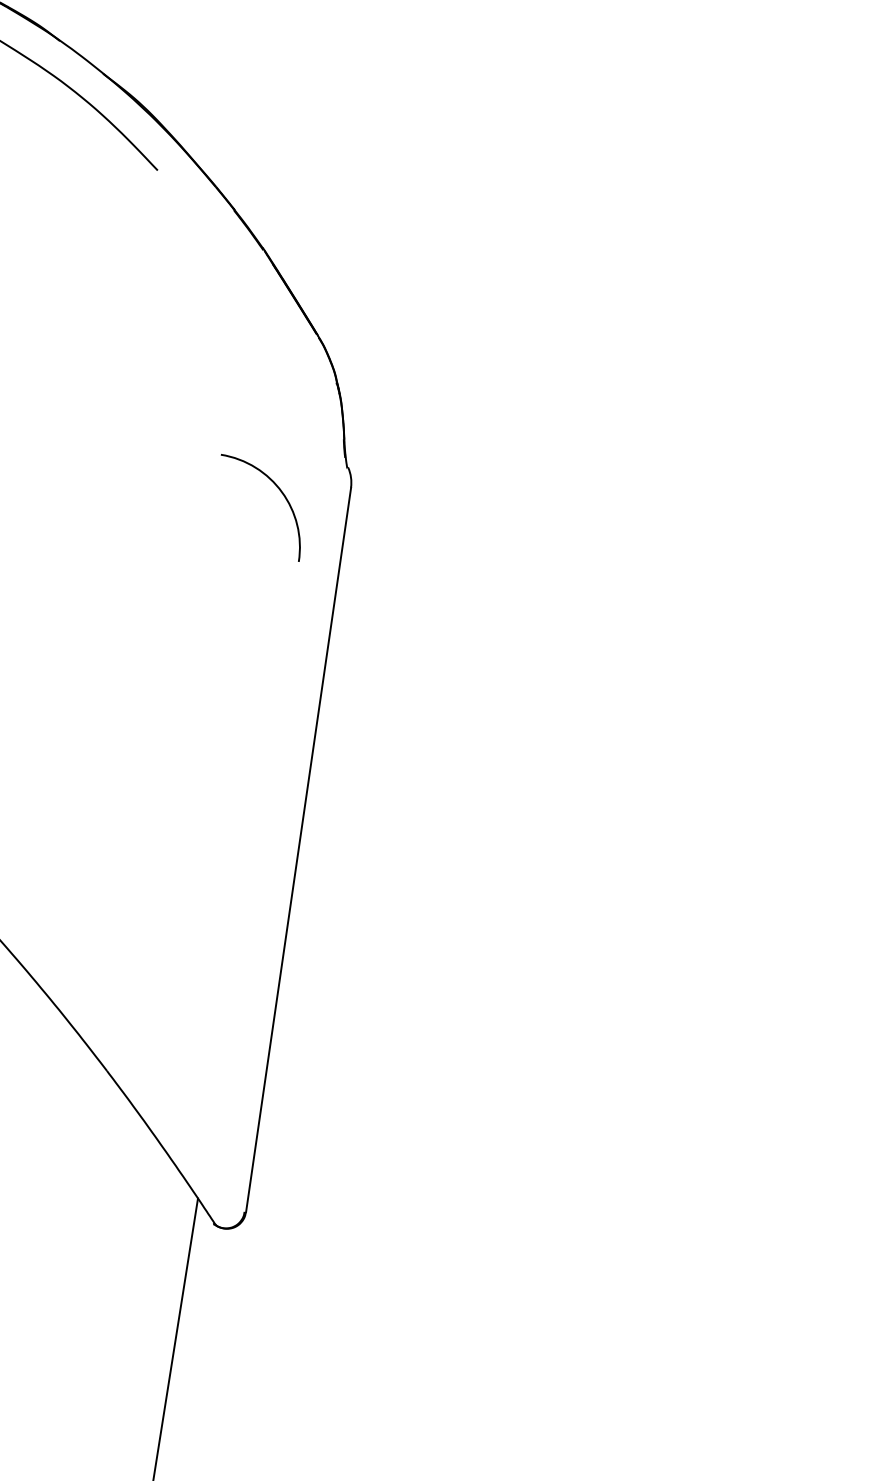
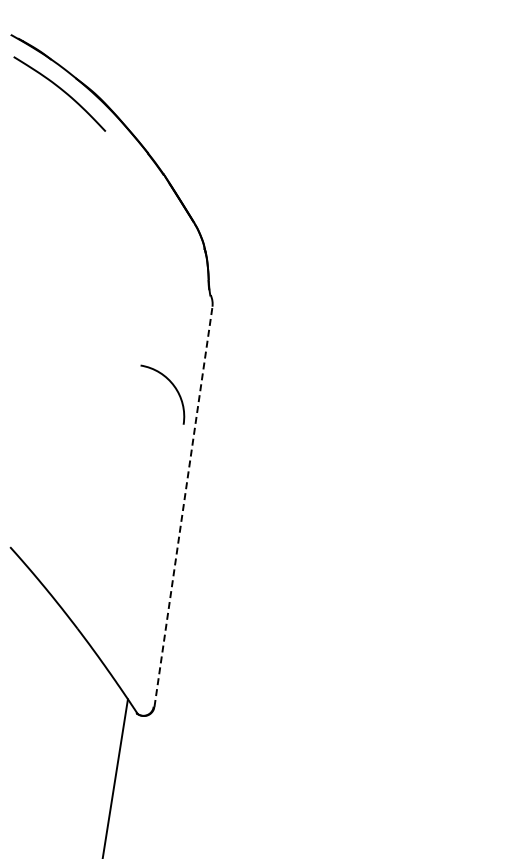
arc: (282, 496) -> (174, 388), moved
line: (298, 849) -> (183, 506), solid -> dashed

